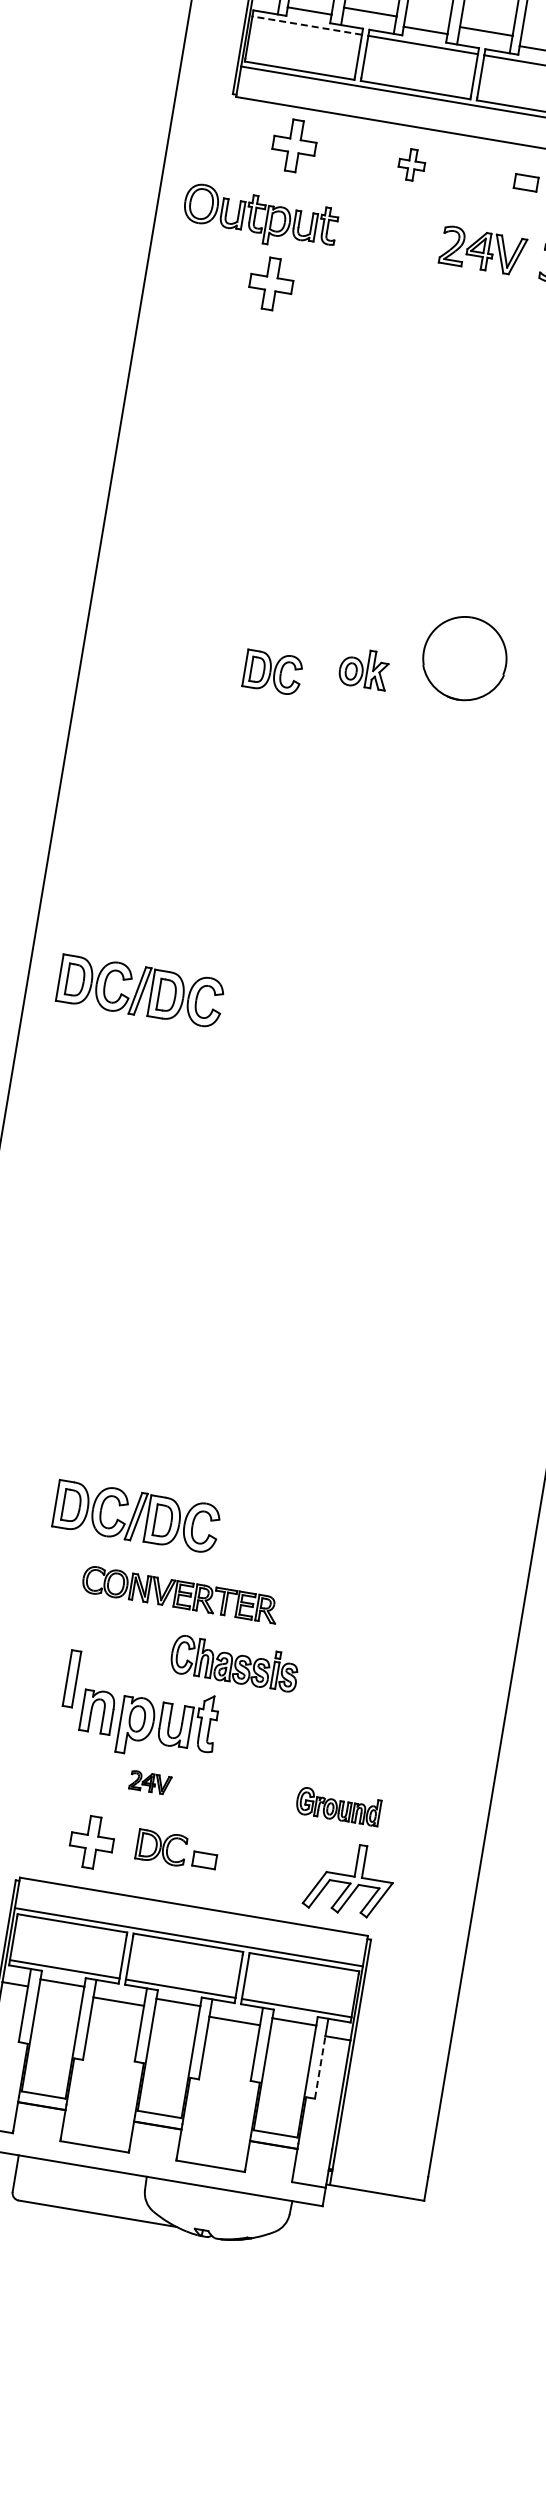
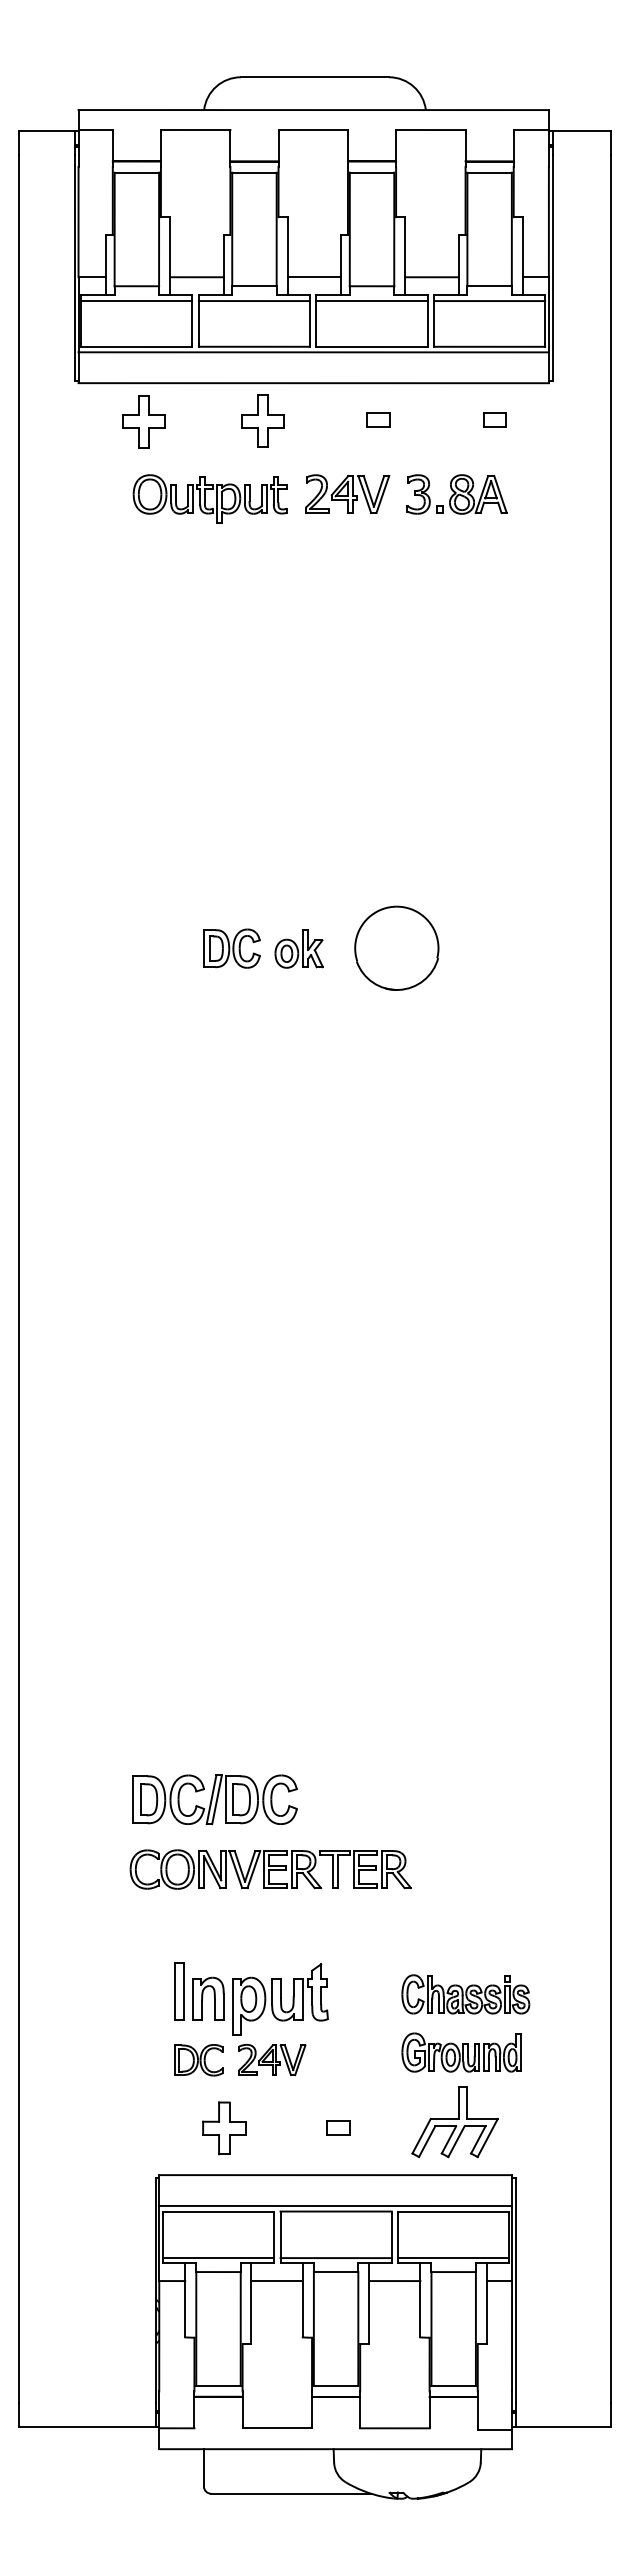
line: (306, 25) -> (136, 301), dashed -> solid
part: (411, 164) -> (262, 420), size x1.67
part: (259, 217) -> (209, 498), moved
part: (270, 283) -> (143, 561), removed
part: (464, 657) -> (396, 947), moved
part: (363, 668) -> (298, 948), moved
part: (272, 672) -> (231, 948), moved
part: (140, 990) -> (131, 1280), removed
part: (180, 1594) -> (270, 1869), size x1.43
part: (234, 1663) -> (465, 1994), moved
part: (71, 1678) -> (179, 1991), moved
part: (150, 1782) -> (272, 2059), size x1.67
part: (338, 1806) -> (461, 2052), size x1.43
part: (161, 1847) -> (198, 2060), moved
part: (349, 1879) -> (454, 2122), moved
line: (320, 2067) -> (486, 2312), dashed -> solid

